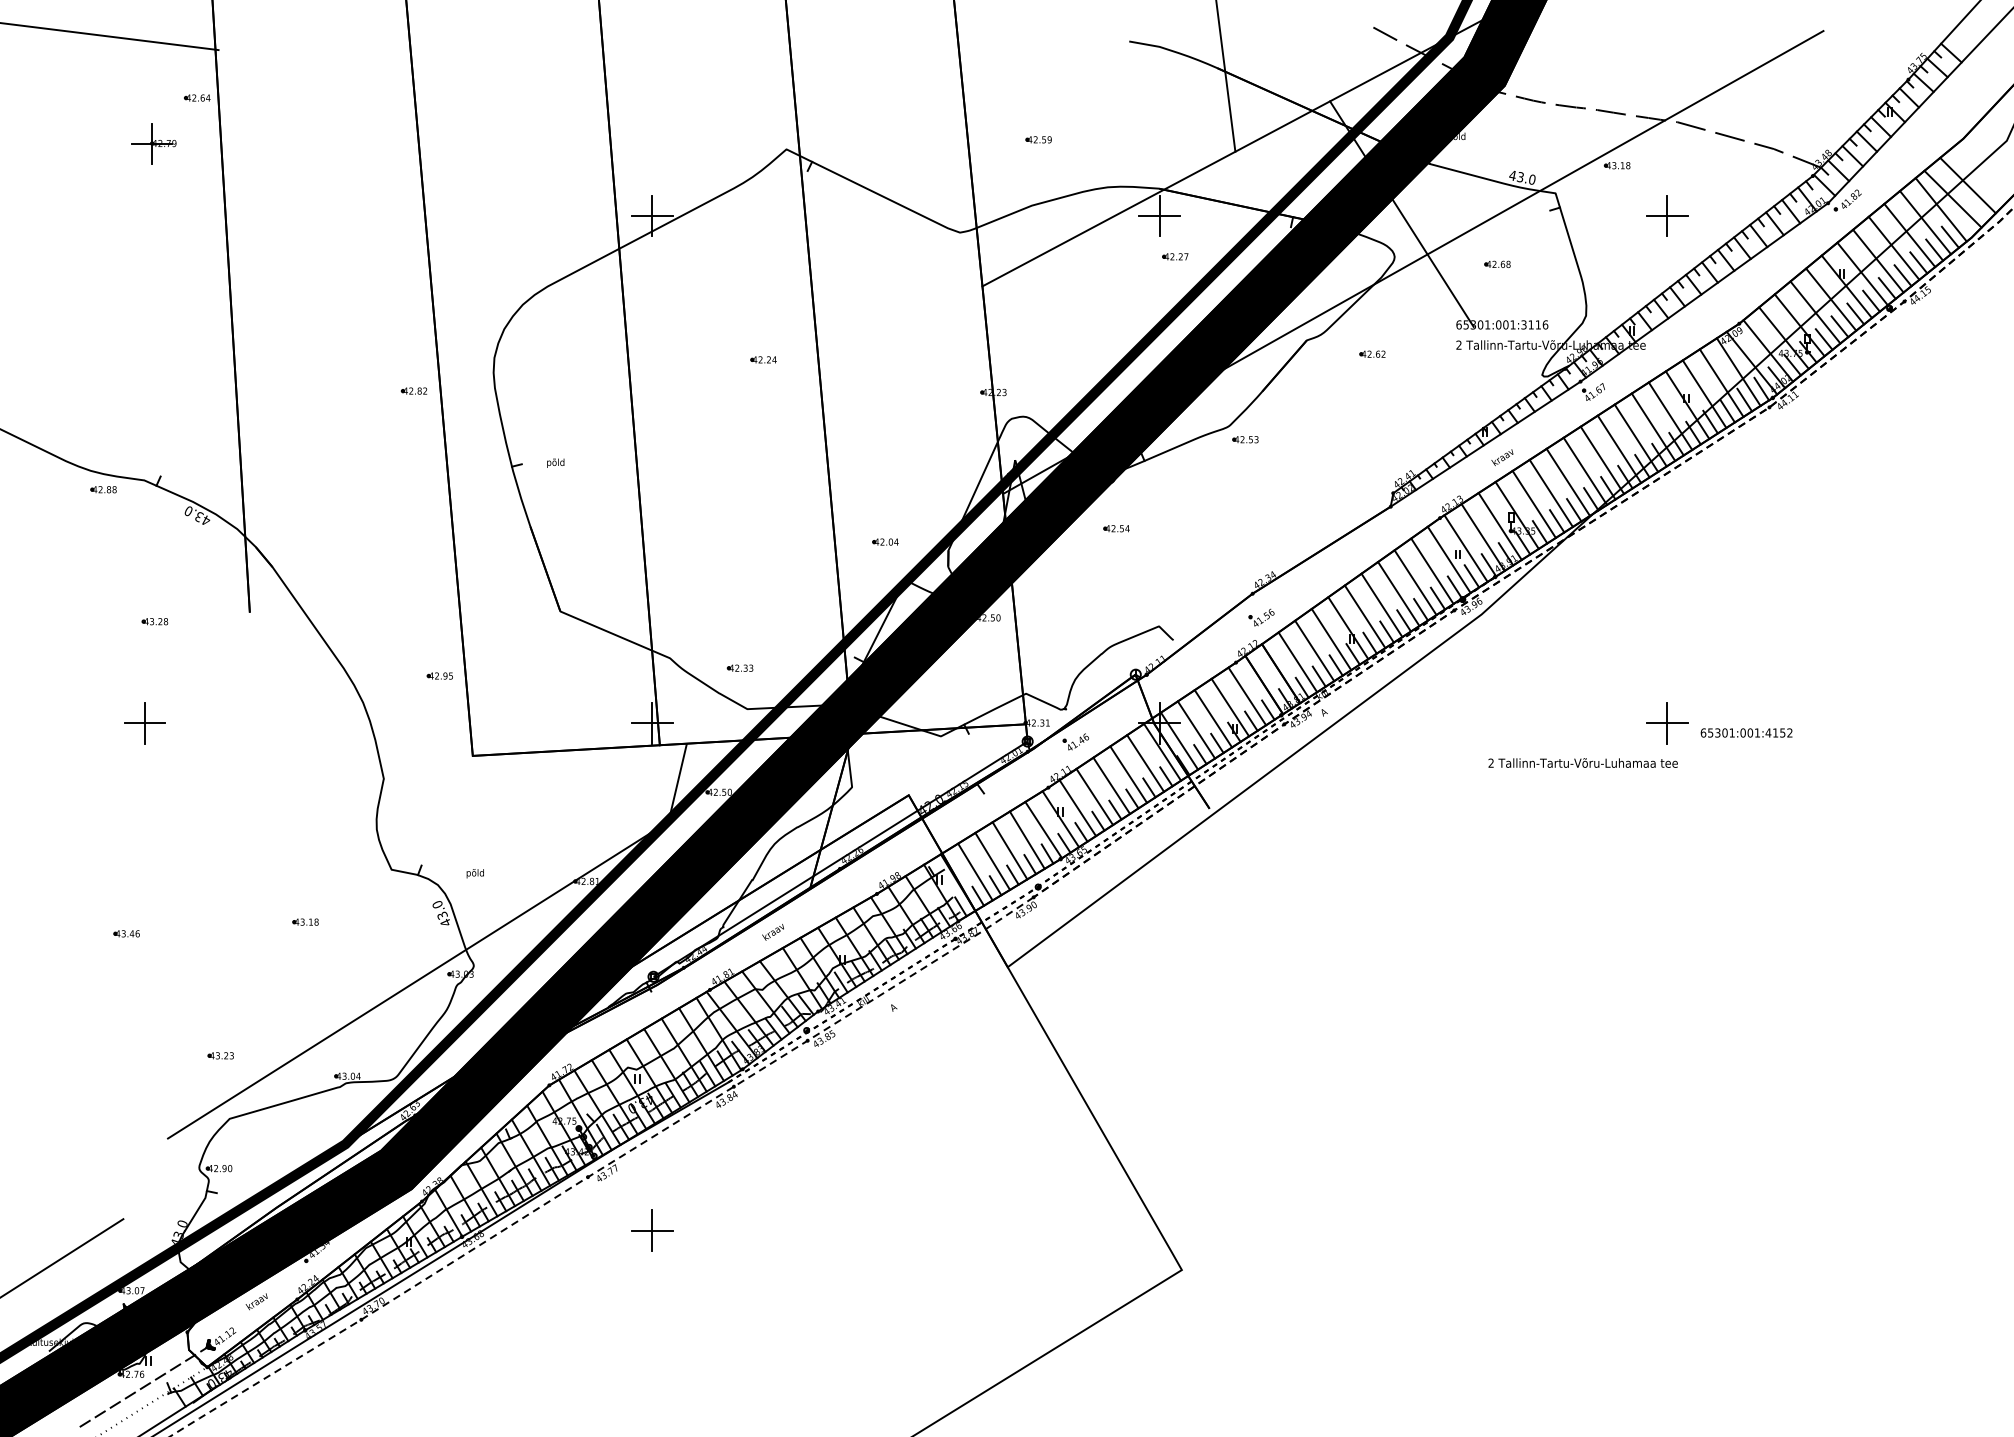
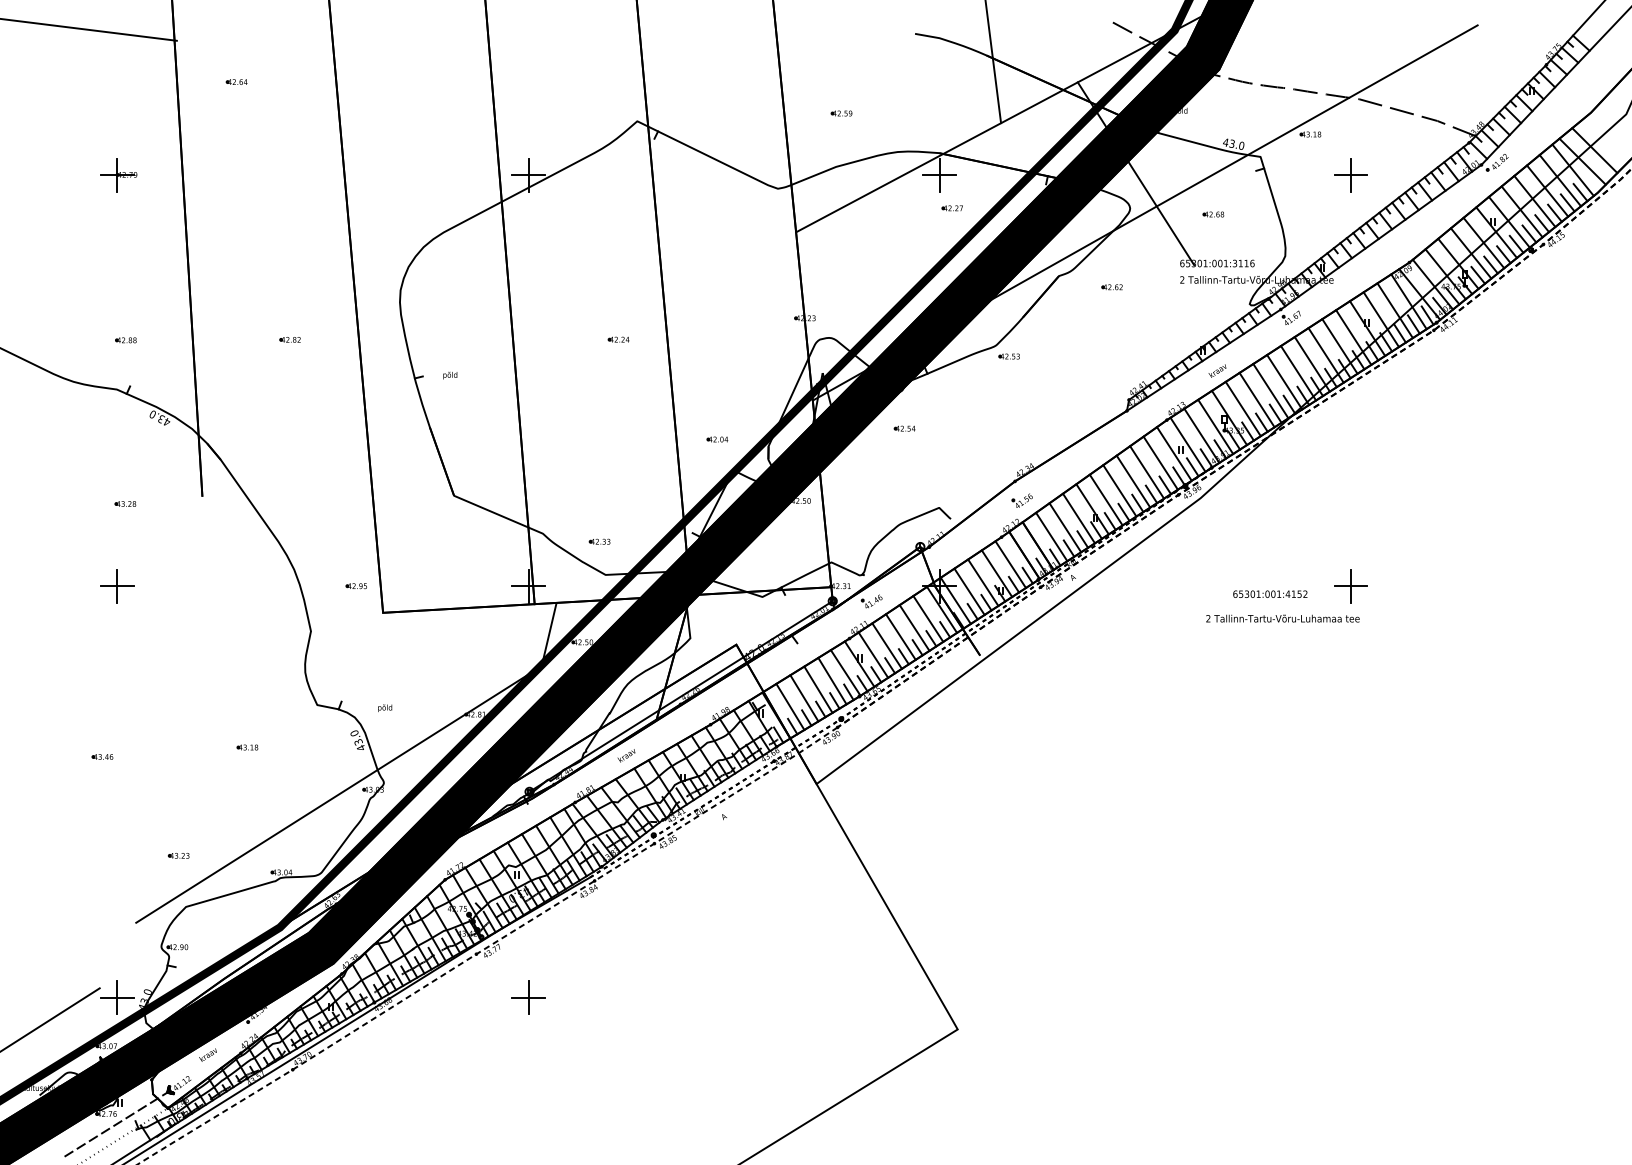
part: (197, 97) -> (236, 81), moved
part: (153, 143) -> (118, 174), moved
part: (763, 359) -> (618, 339), moved
part: (413, 390) -> (289, 339), moved
part: (103, 489) -> (125, 340), moved
part: (439, 675) -> (356, 585), moved
text: (1746, 732) -> (1270, 593), moved
part: (144, 1230) -> (117, 997), added

